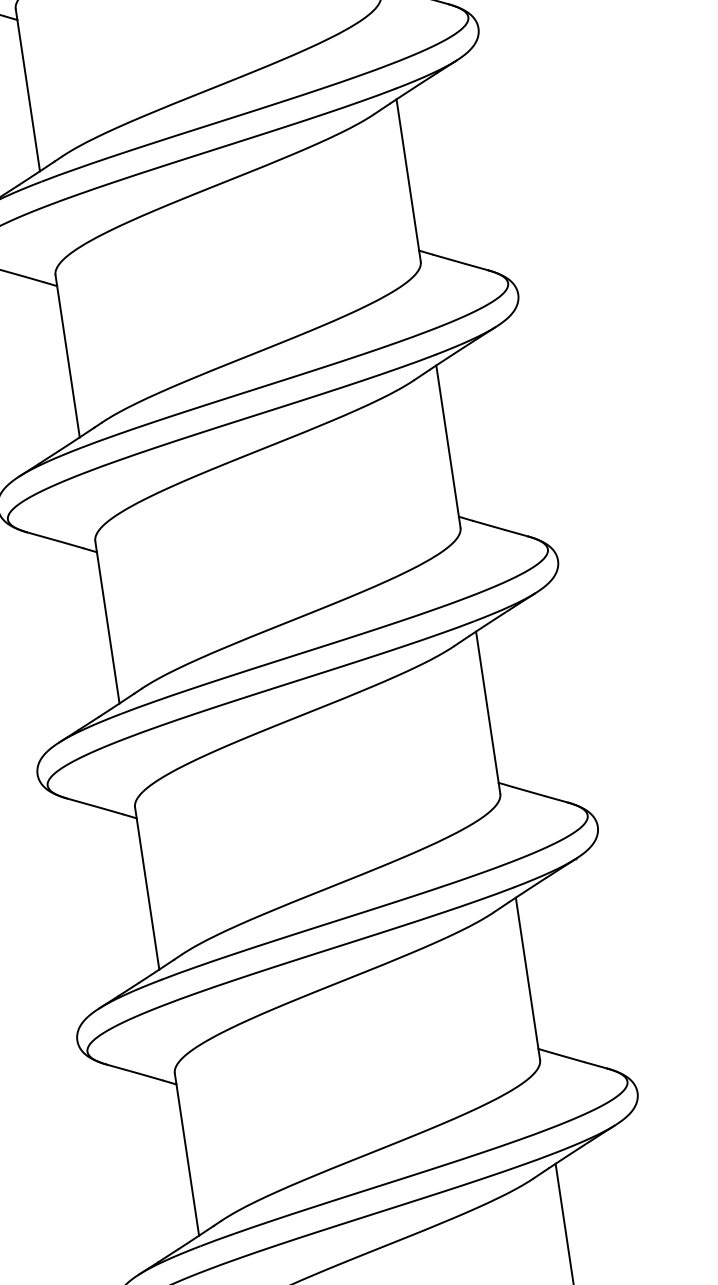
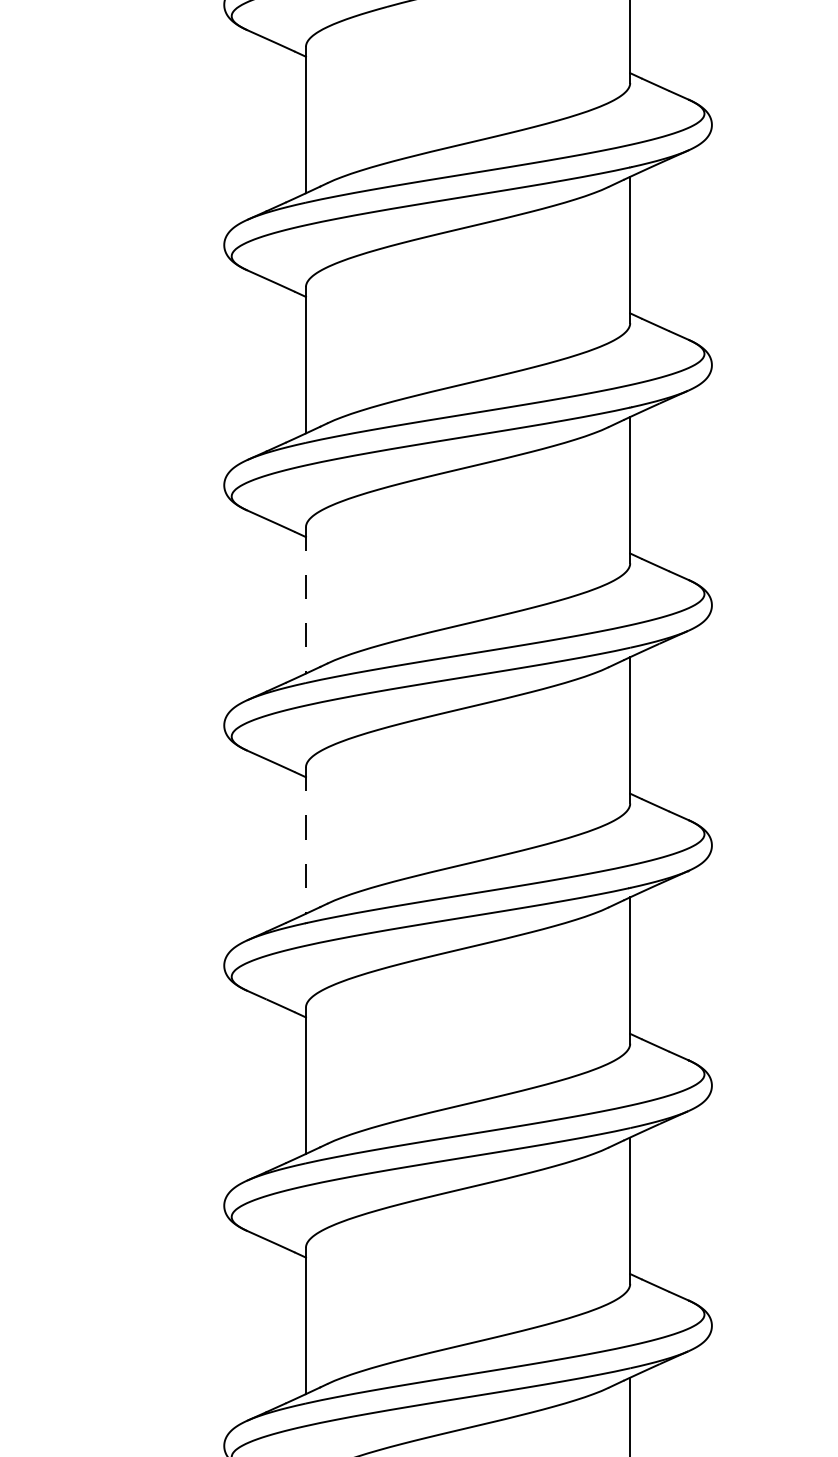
line: (106, 622) -> (305, 600), solid -> dashed
line: (146, 889) -> (305, 841), solid -> dashed

